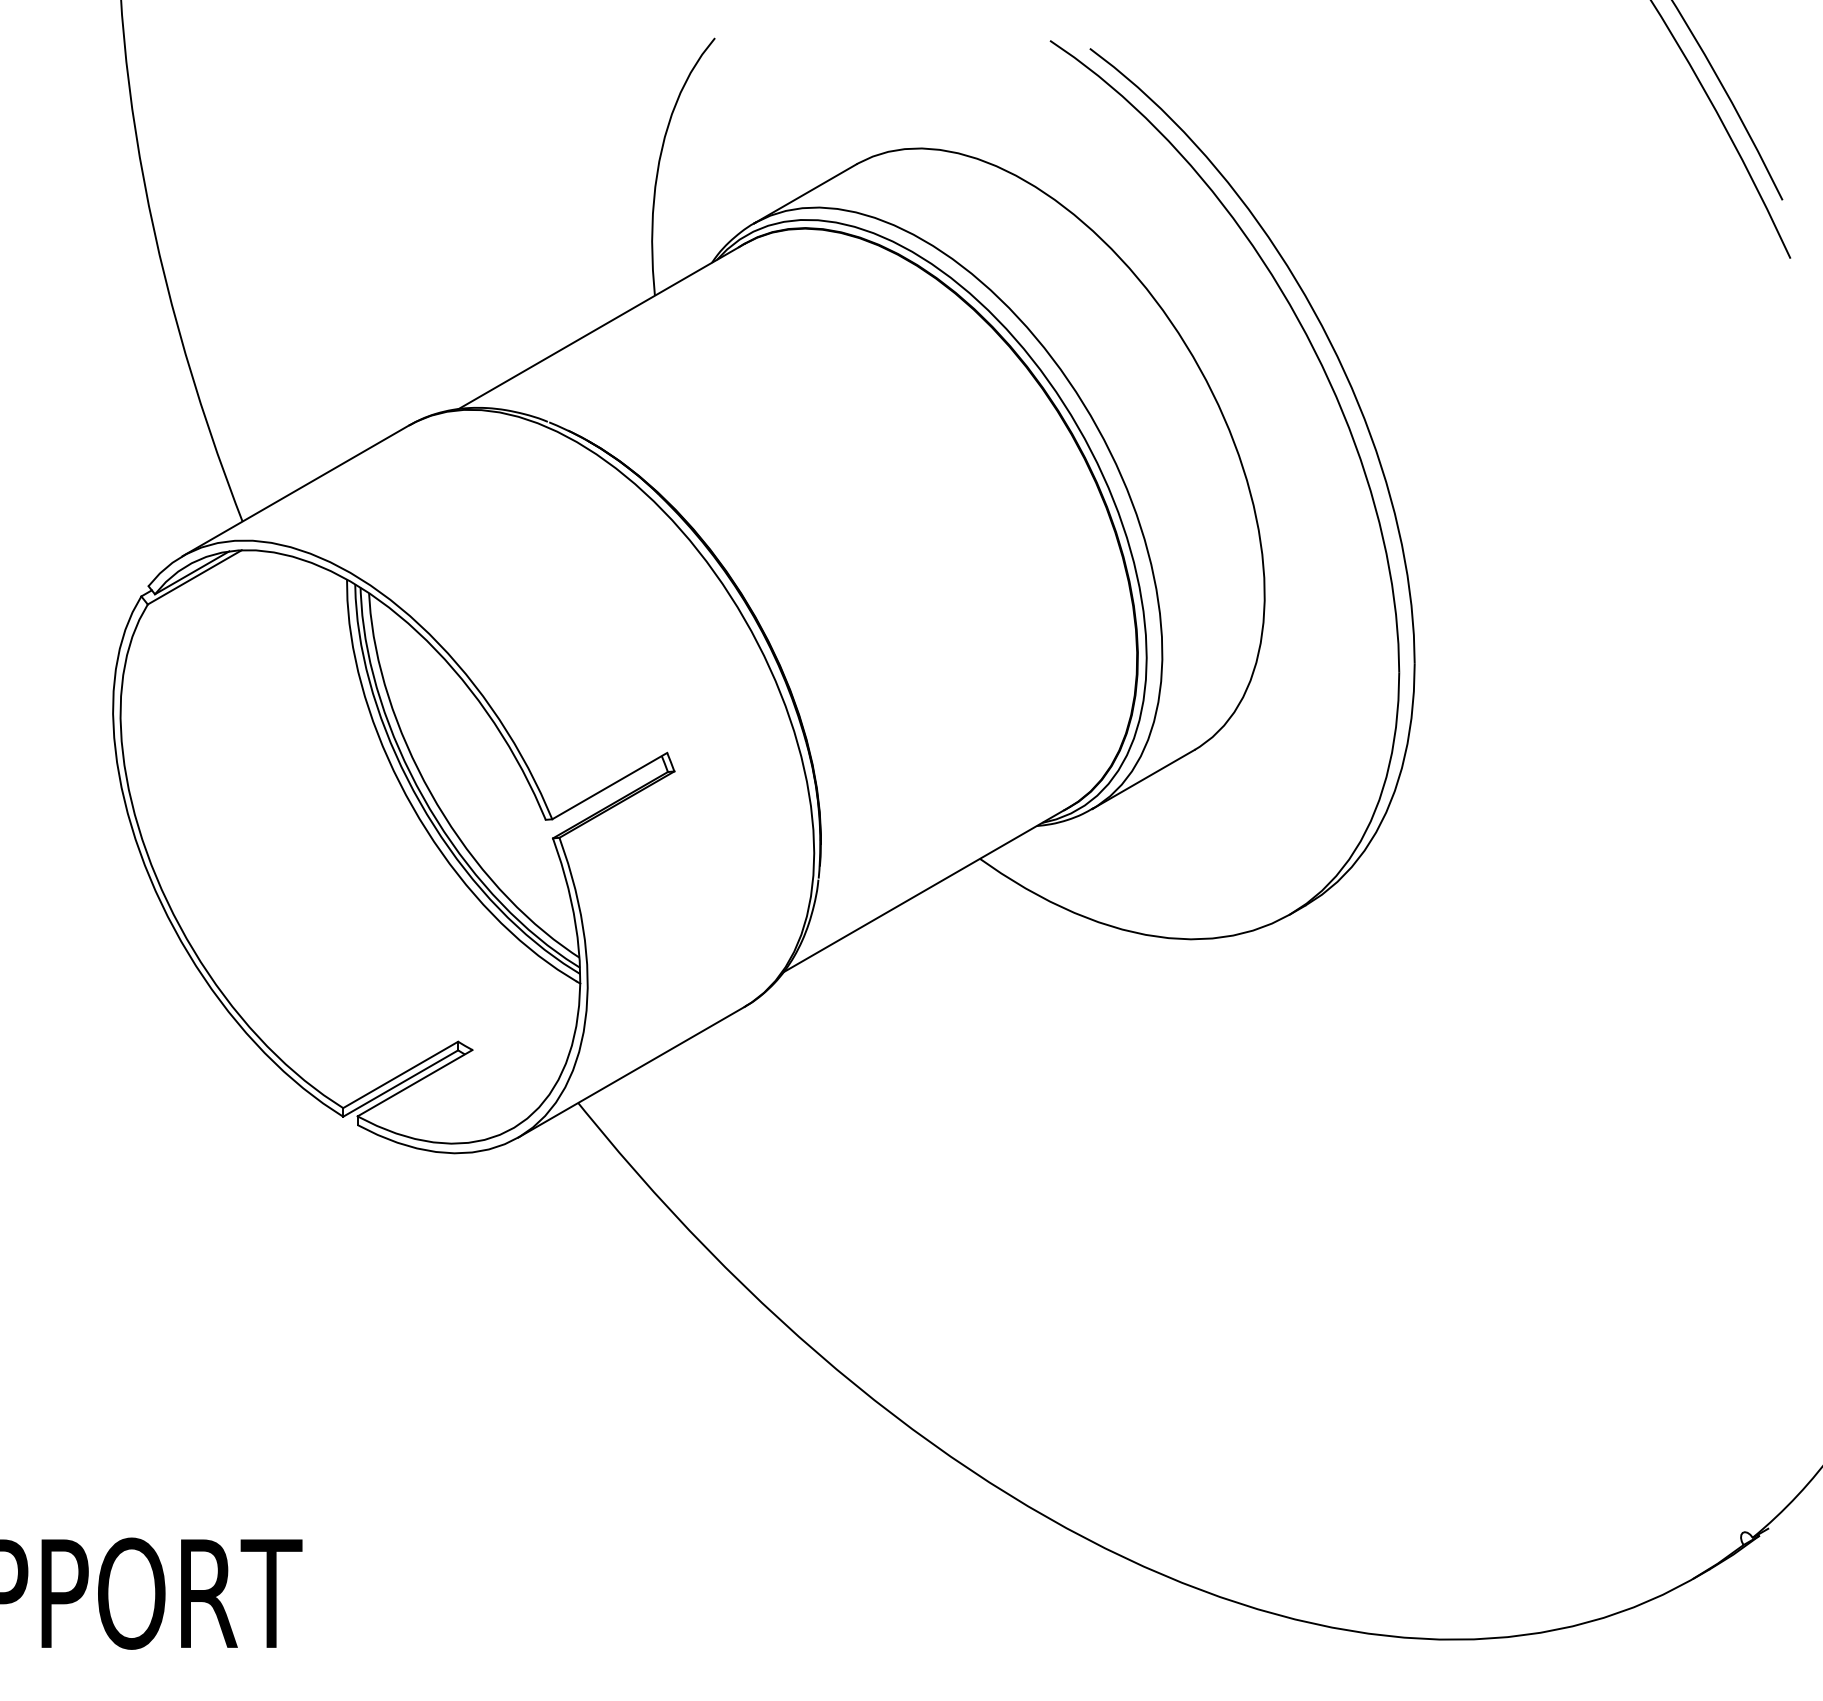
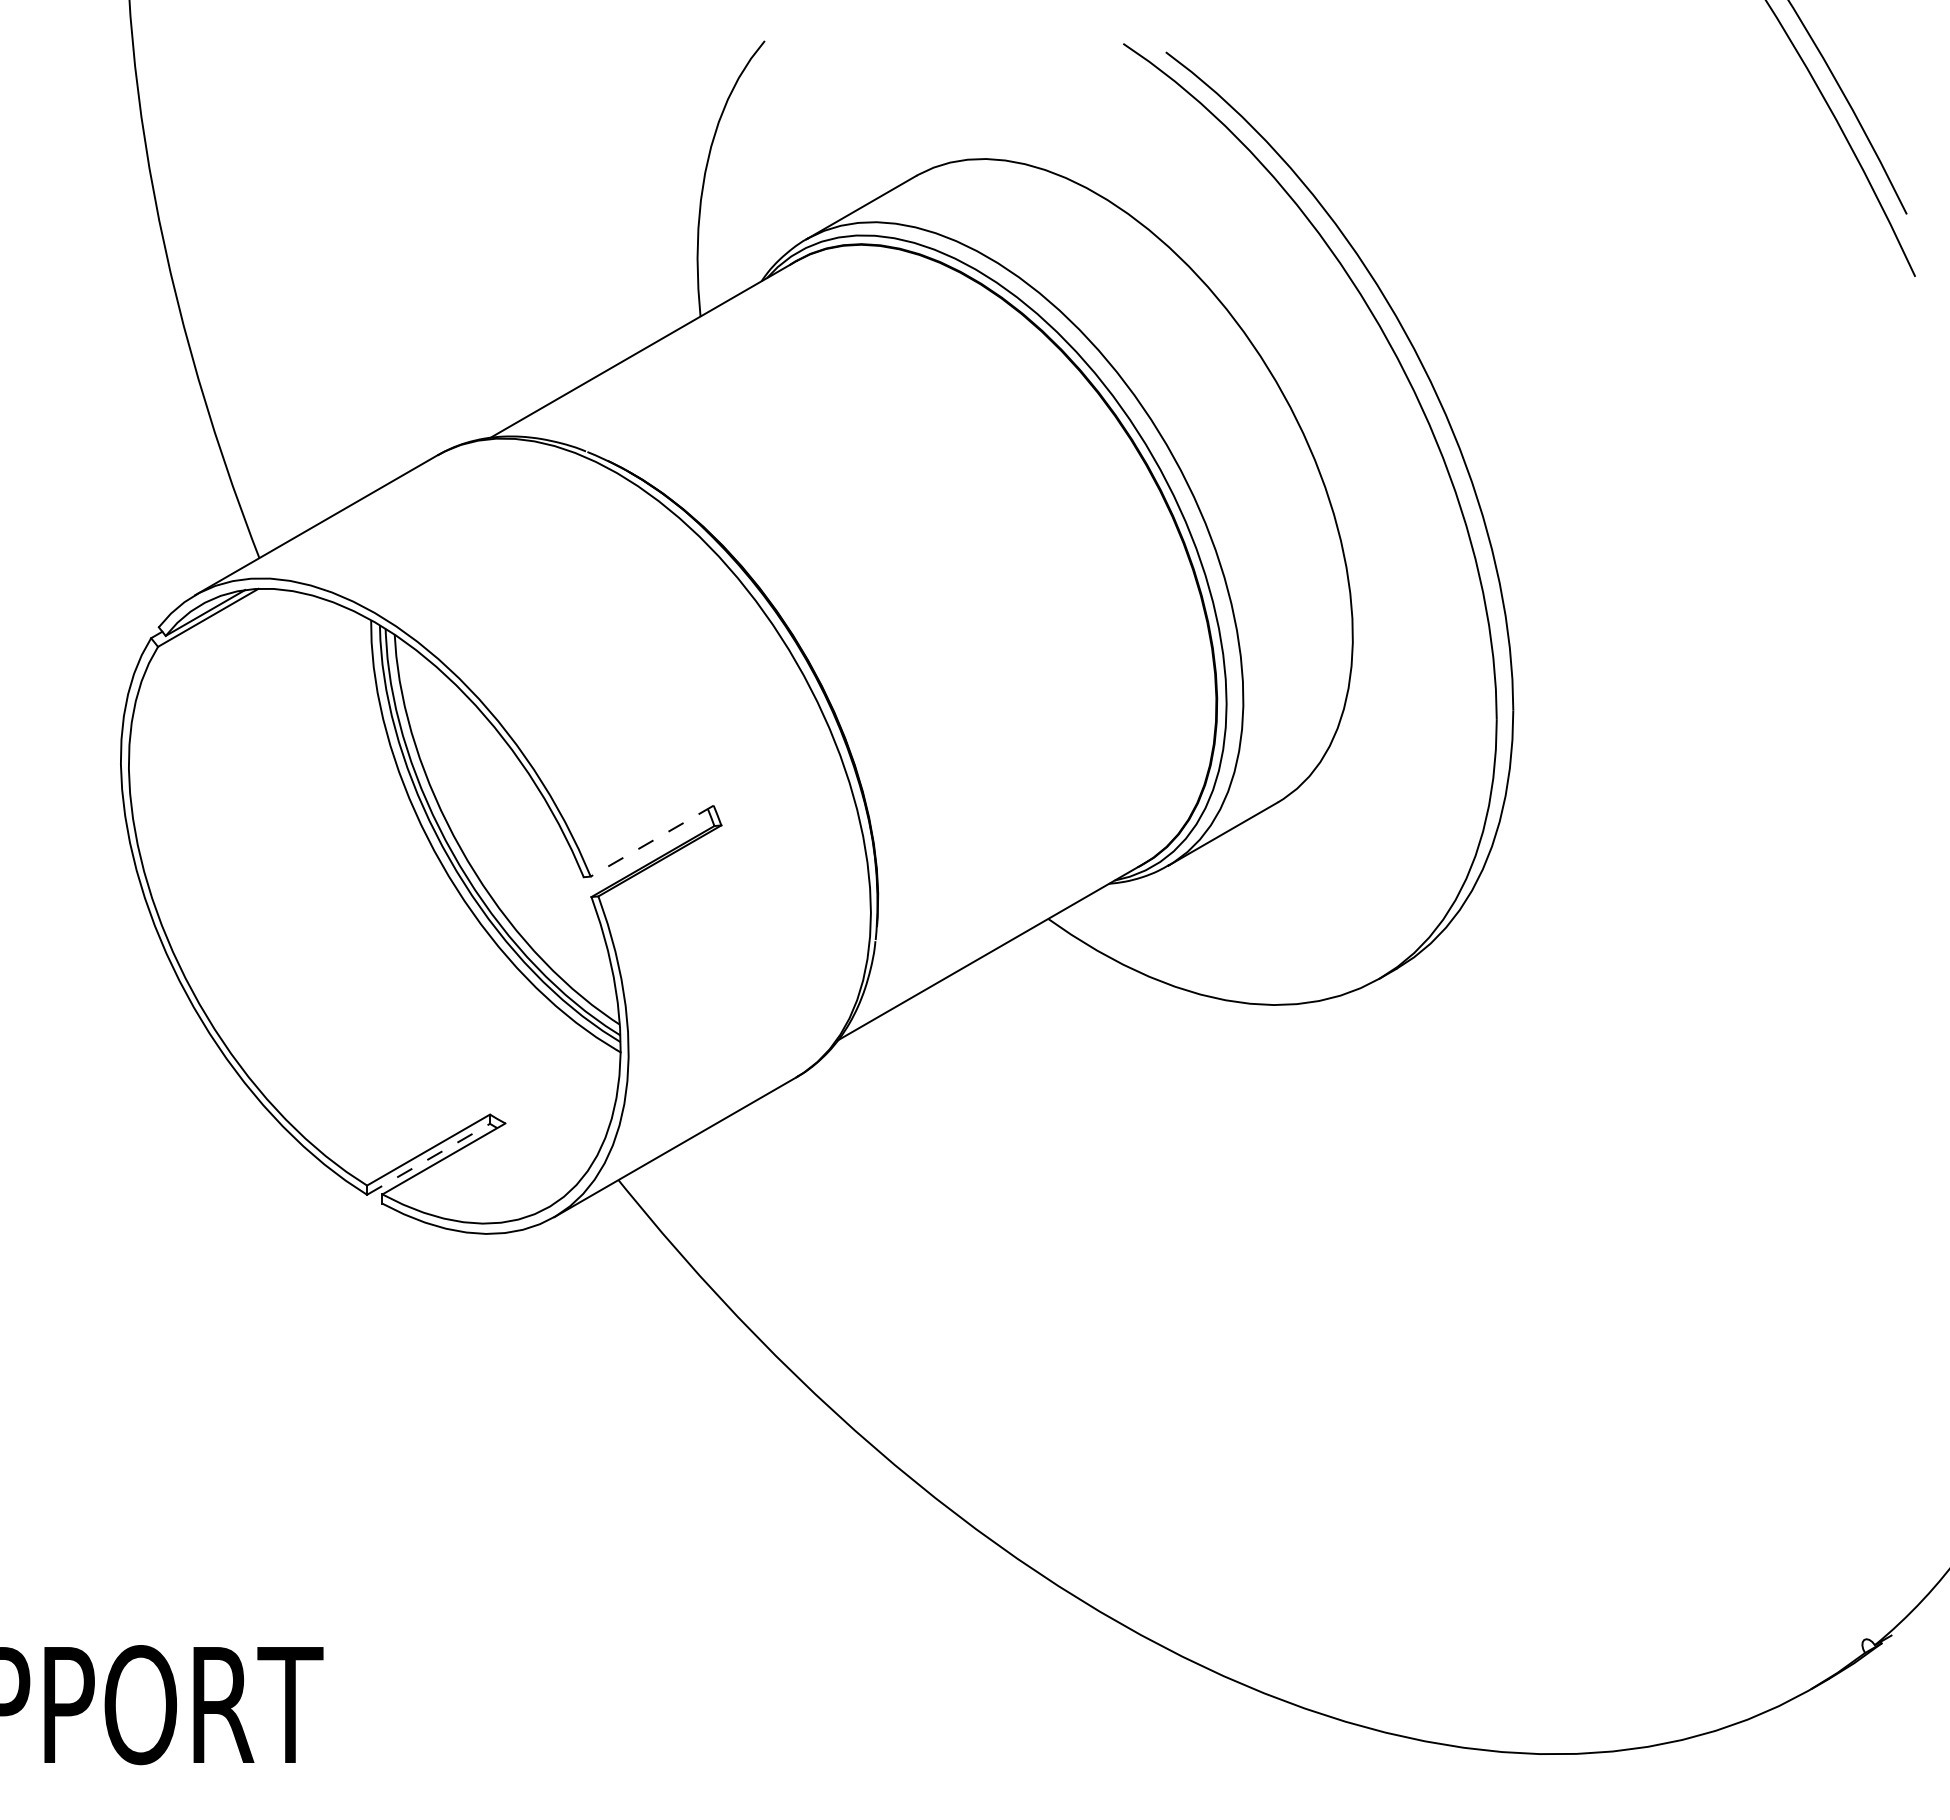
line: (610, 786) -> (652, 841), solid -> dashed
line: (400, 1083) -> (428, 1159), solid -> dashed

